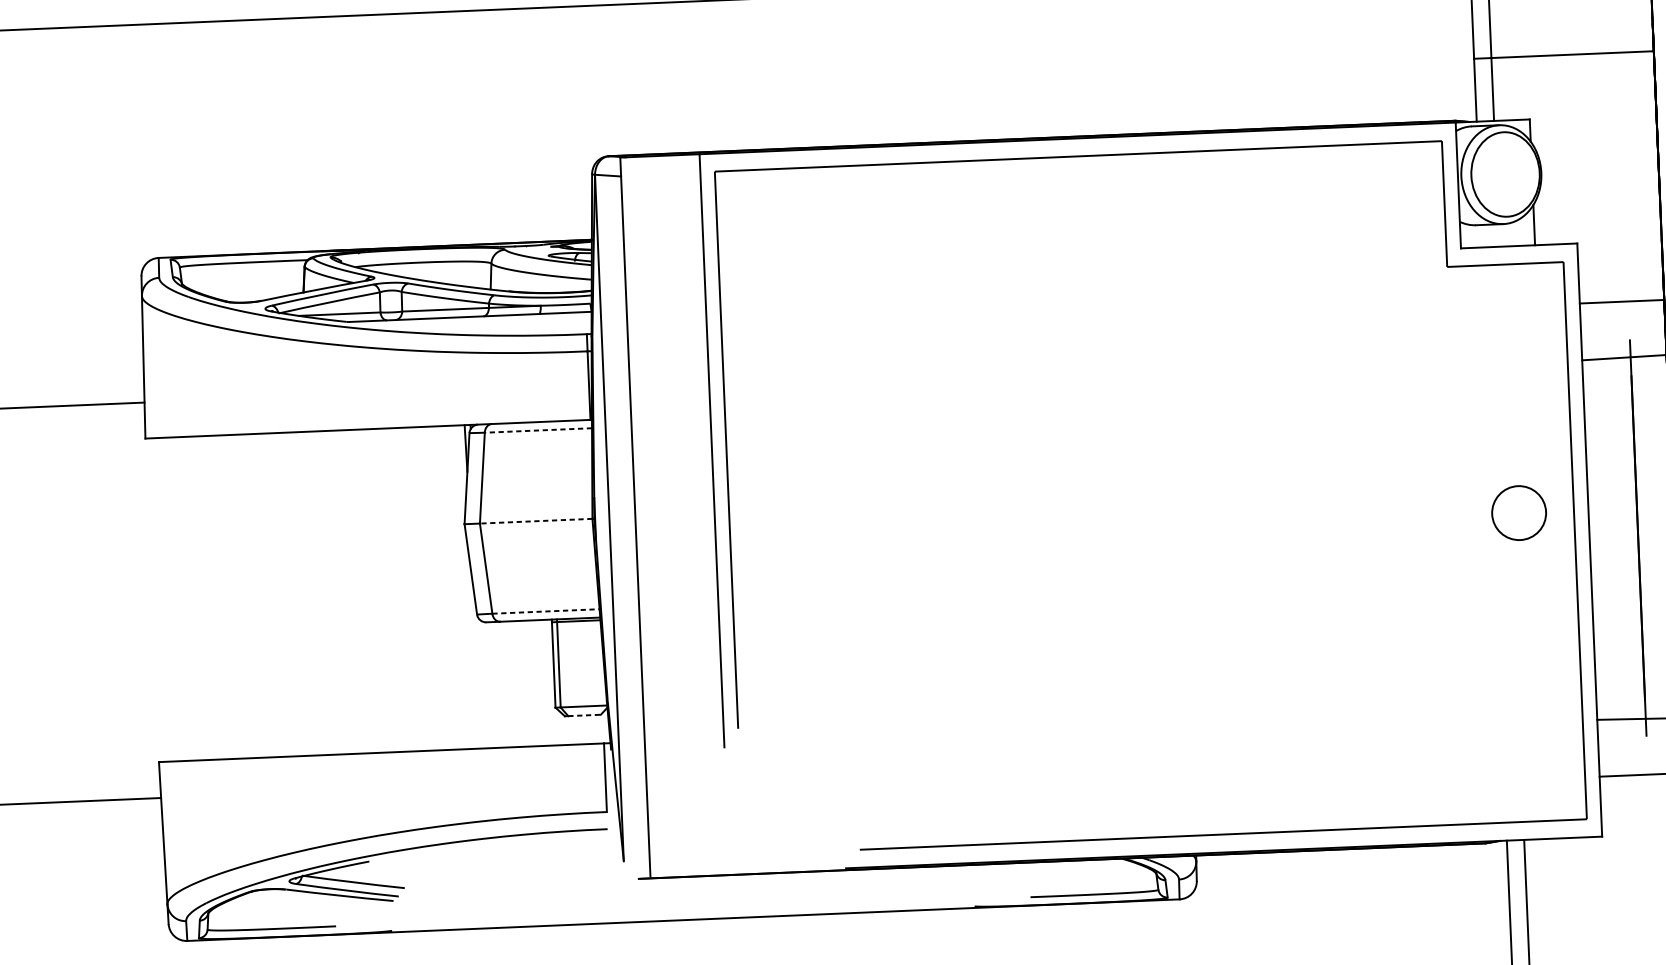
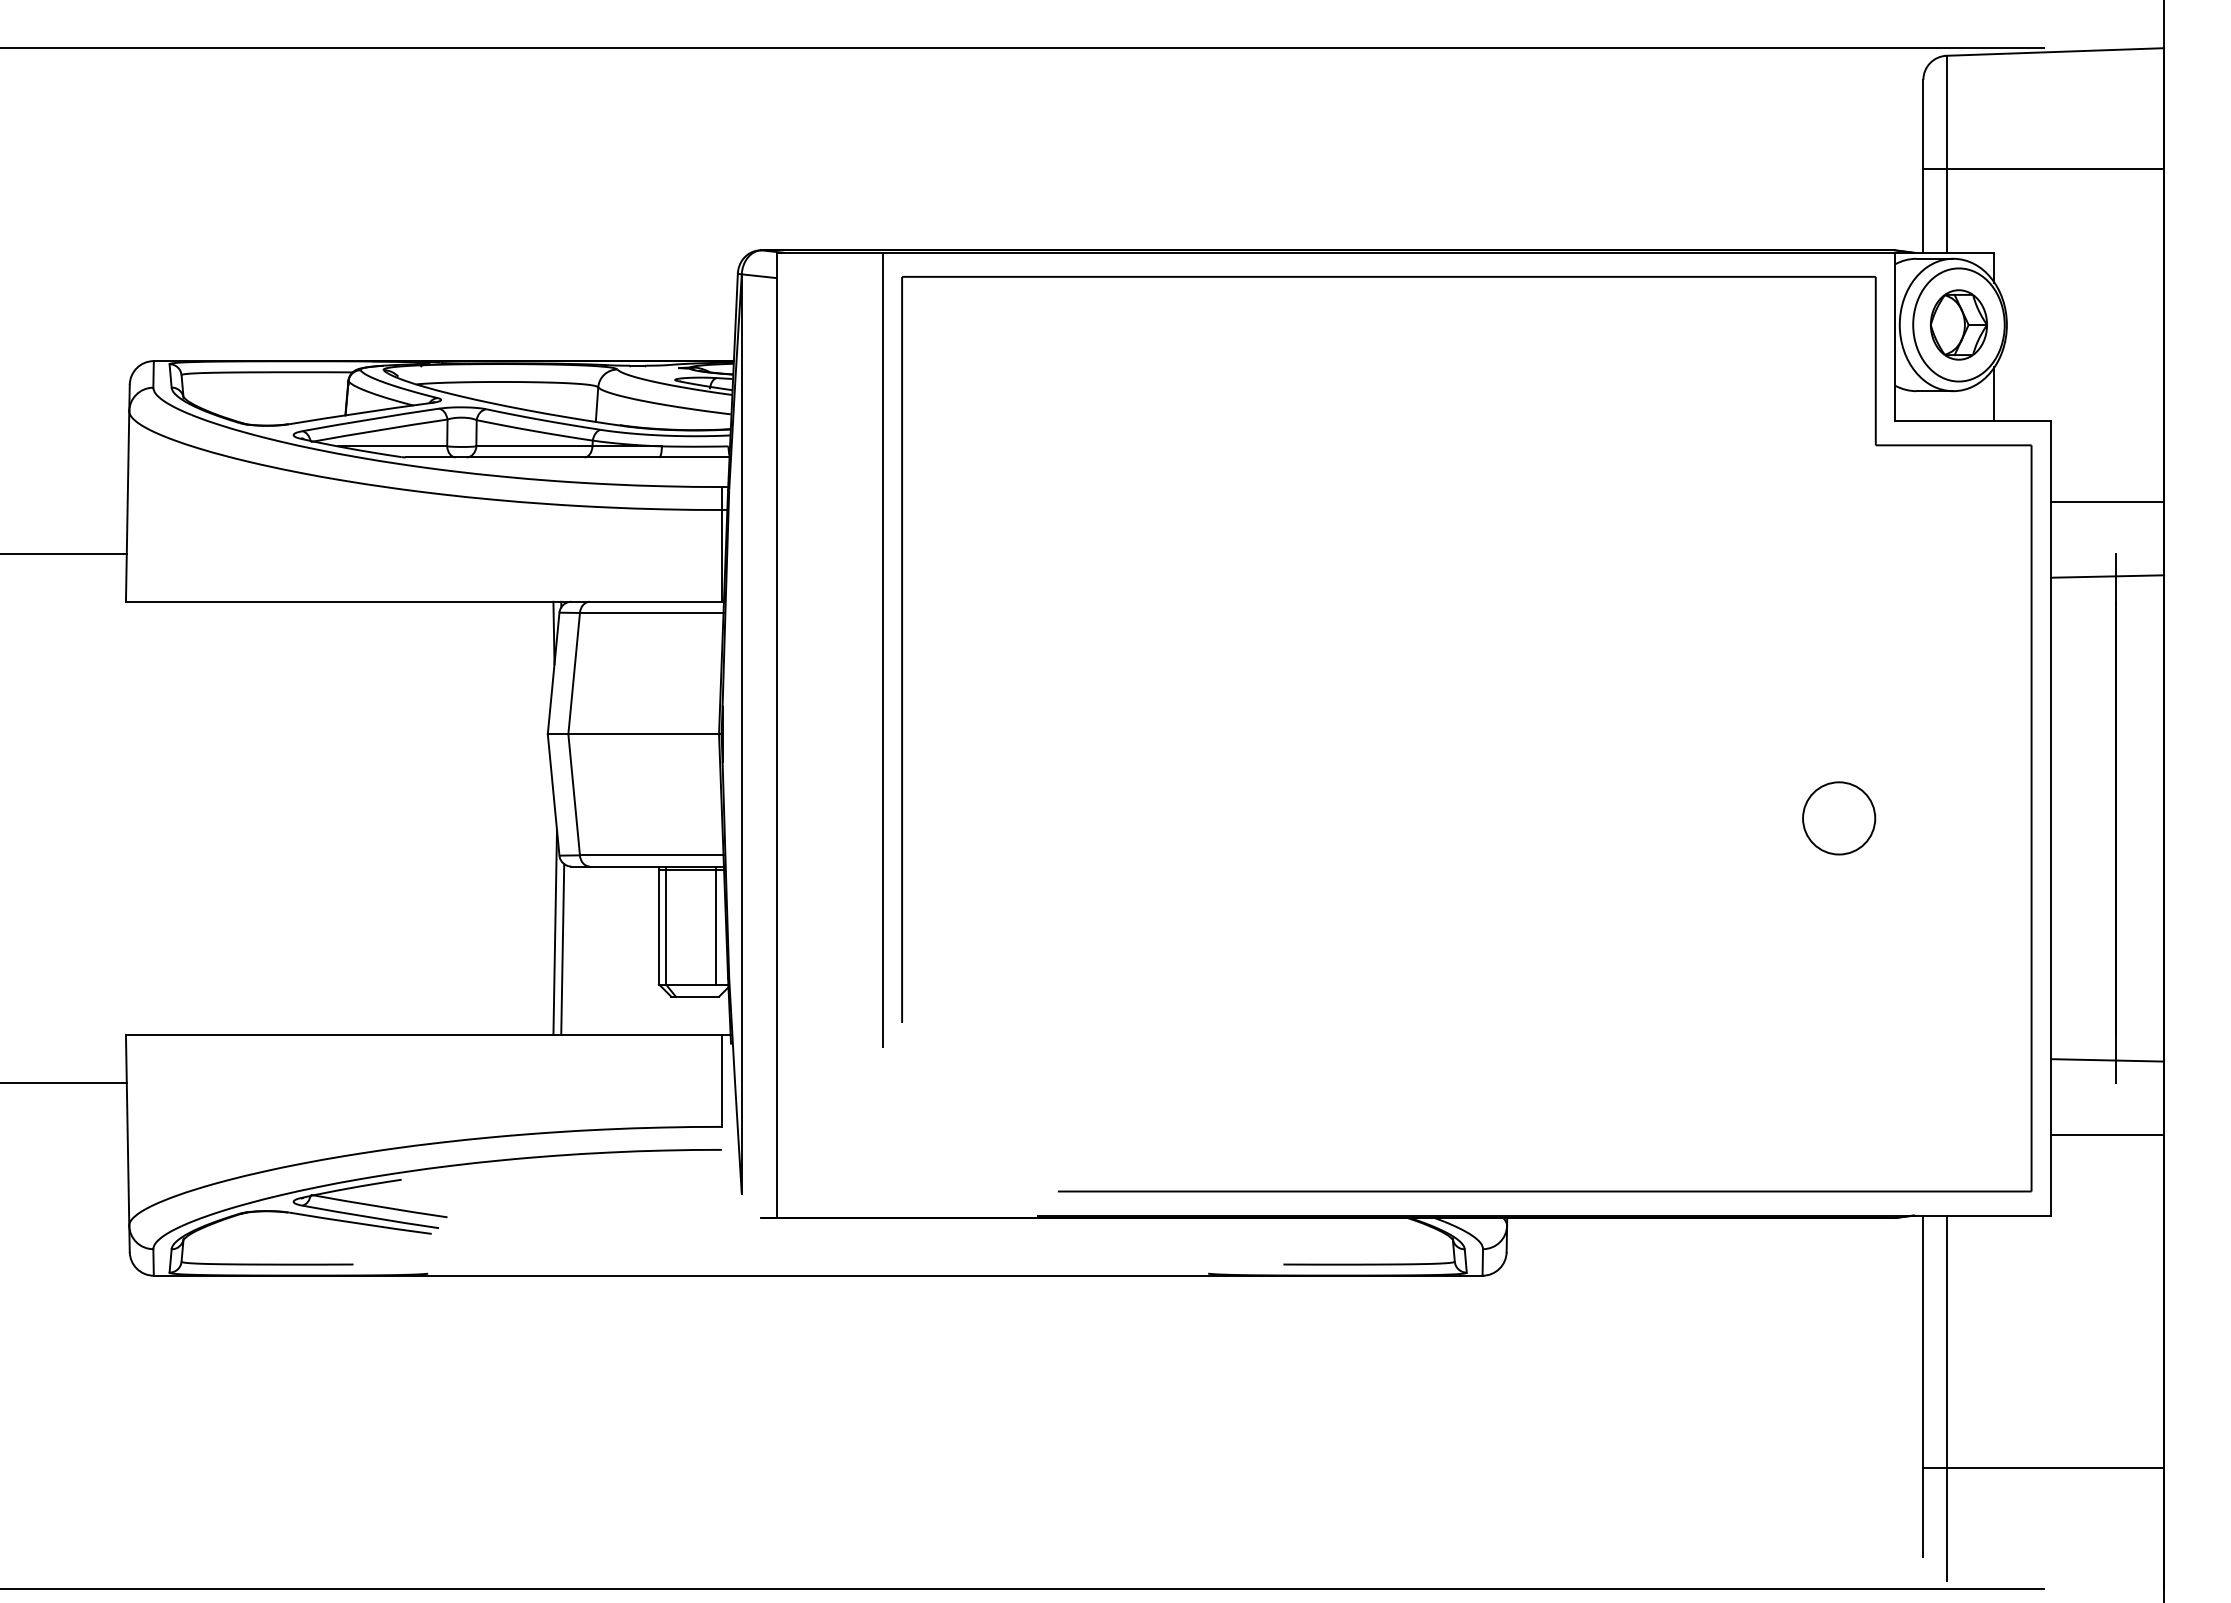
part: (1505, 174) -> (1958, 324), added
line: (538, 430) -> (651, 613), dashed -> solid
circle: (1519, 513) -> (1839, 818), moved
line: (536, 521) -> (643, 734), dashed -> solid
line: (545, 611) -> (651, 855), dashed -> solid
line: (596, 661) -> (716, 925), added
line: (476, 672) -> (555, 932), added
line: (482, 684) -> (562, 949), added
line: (584, 715) -> (697, 996), dashed -> solid

